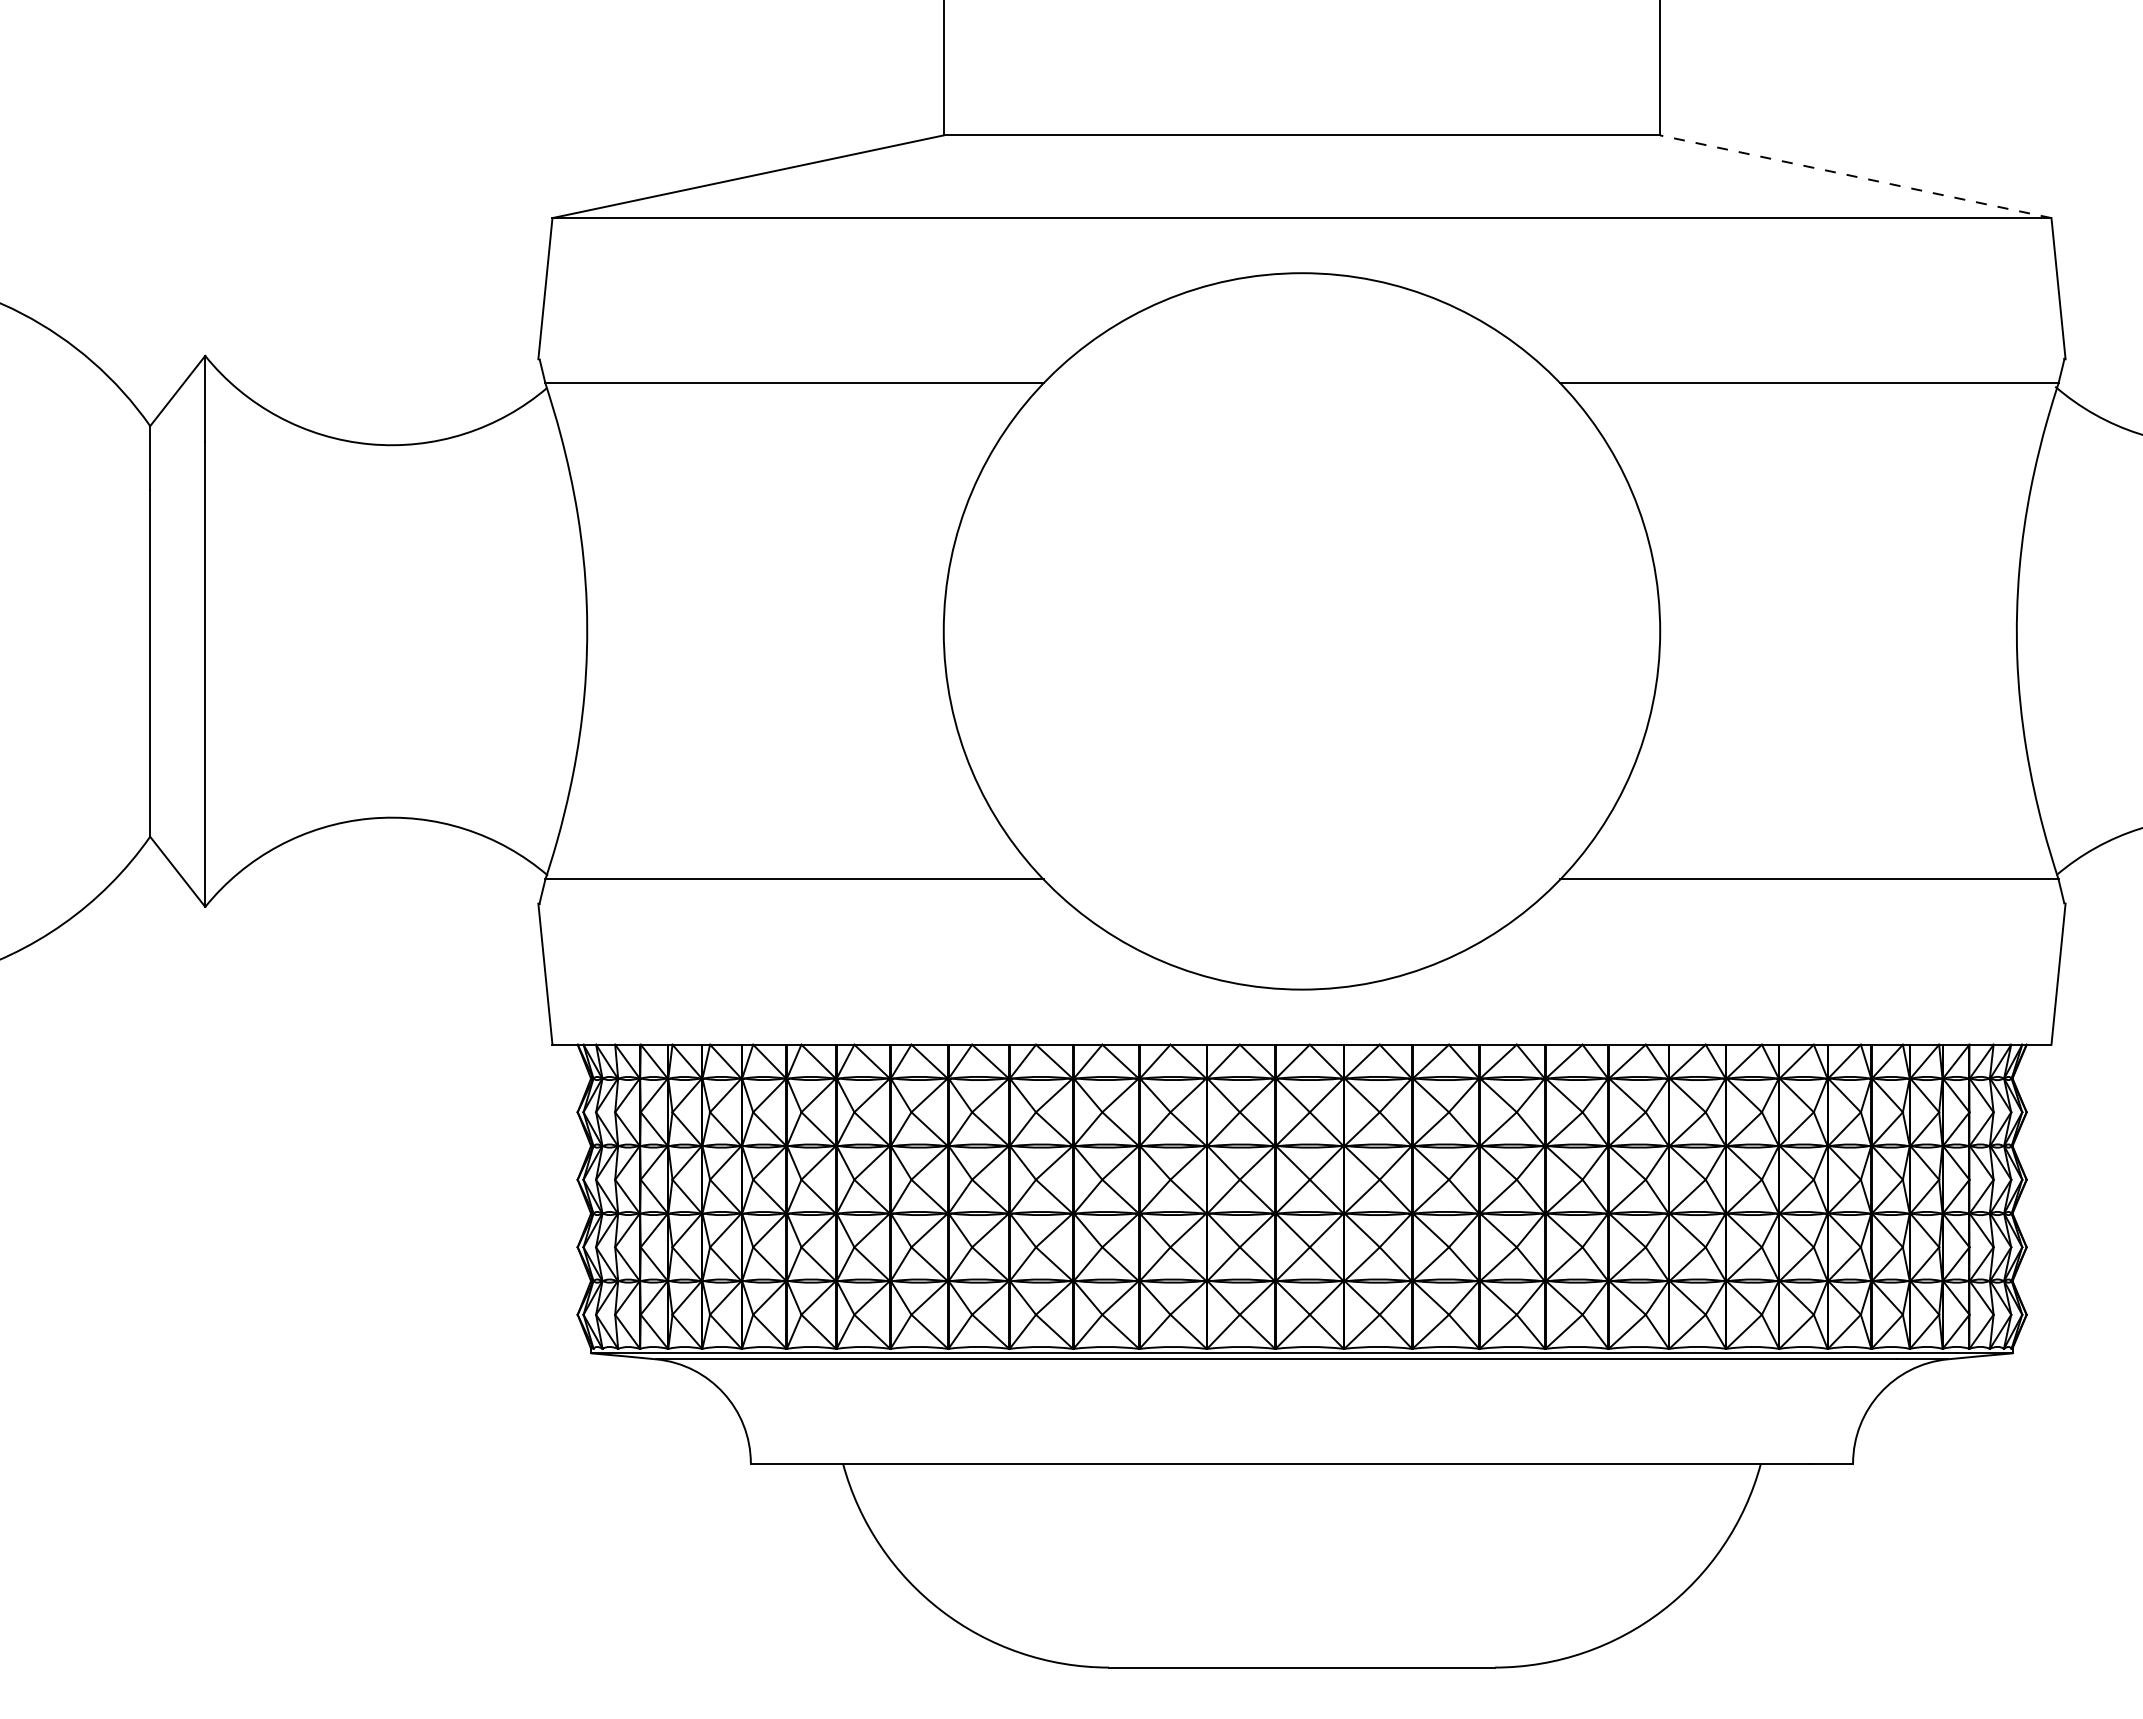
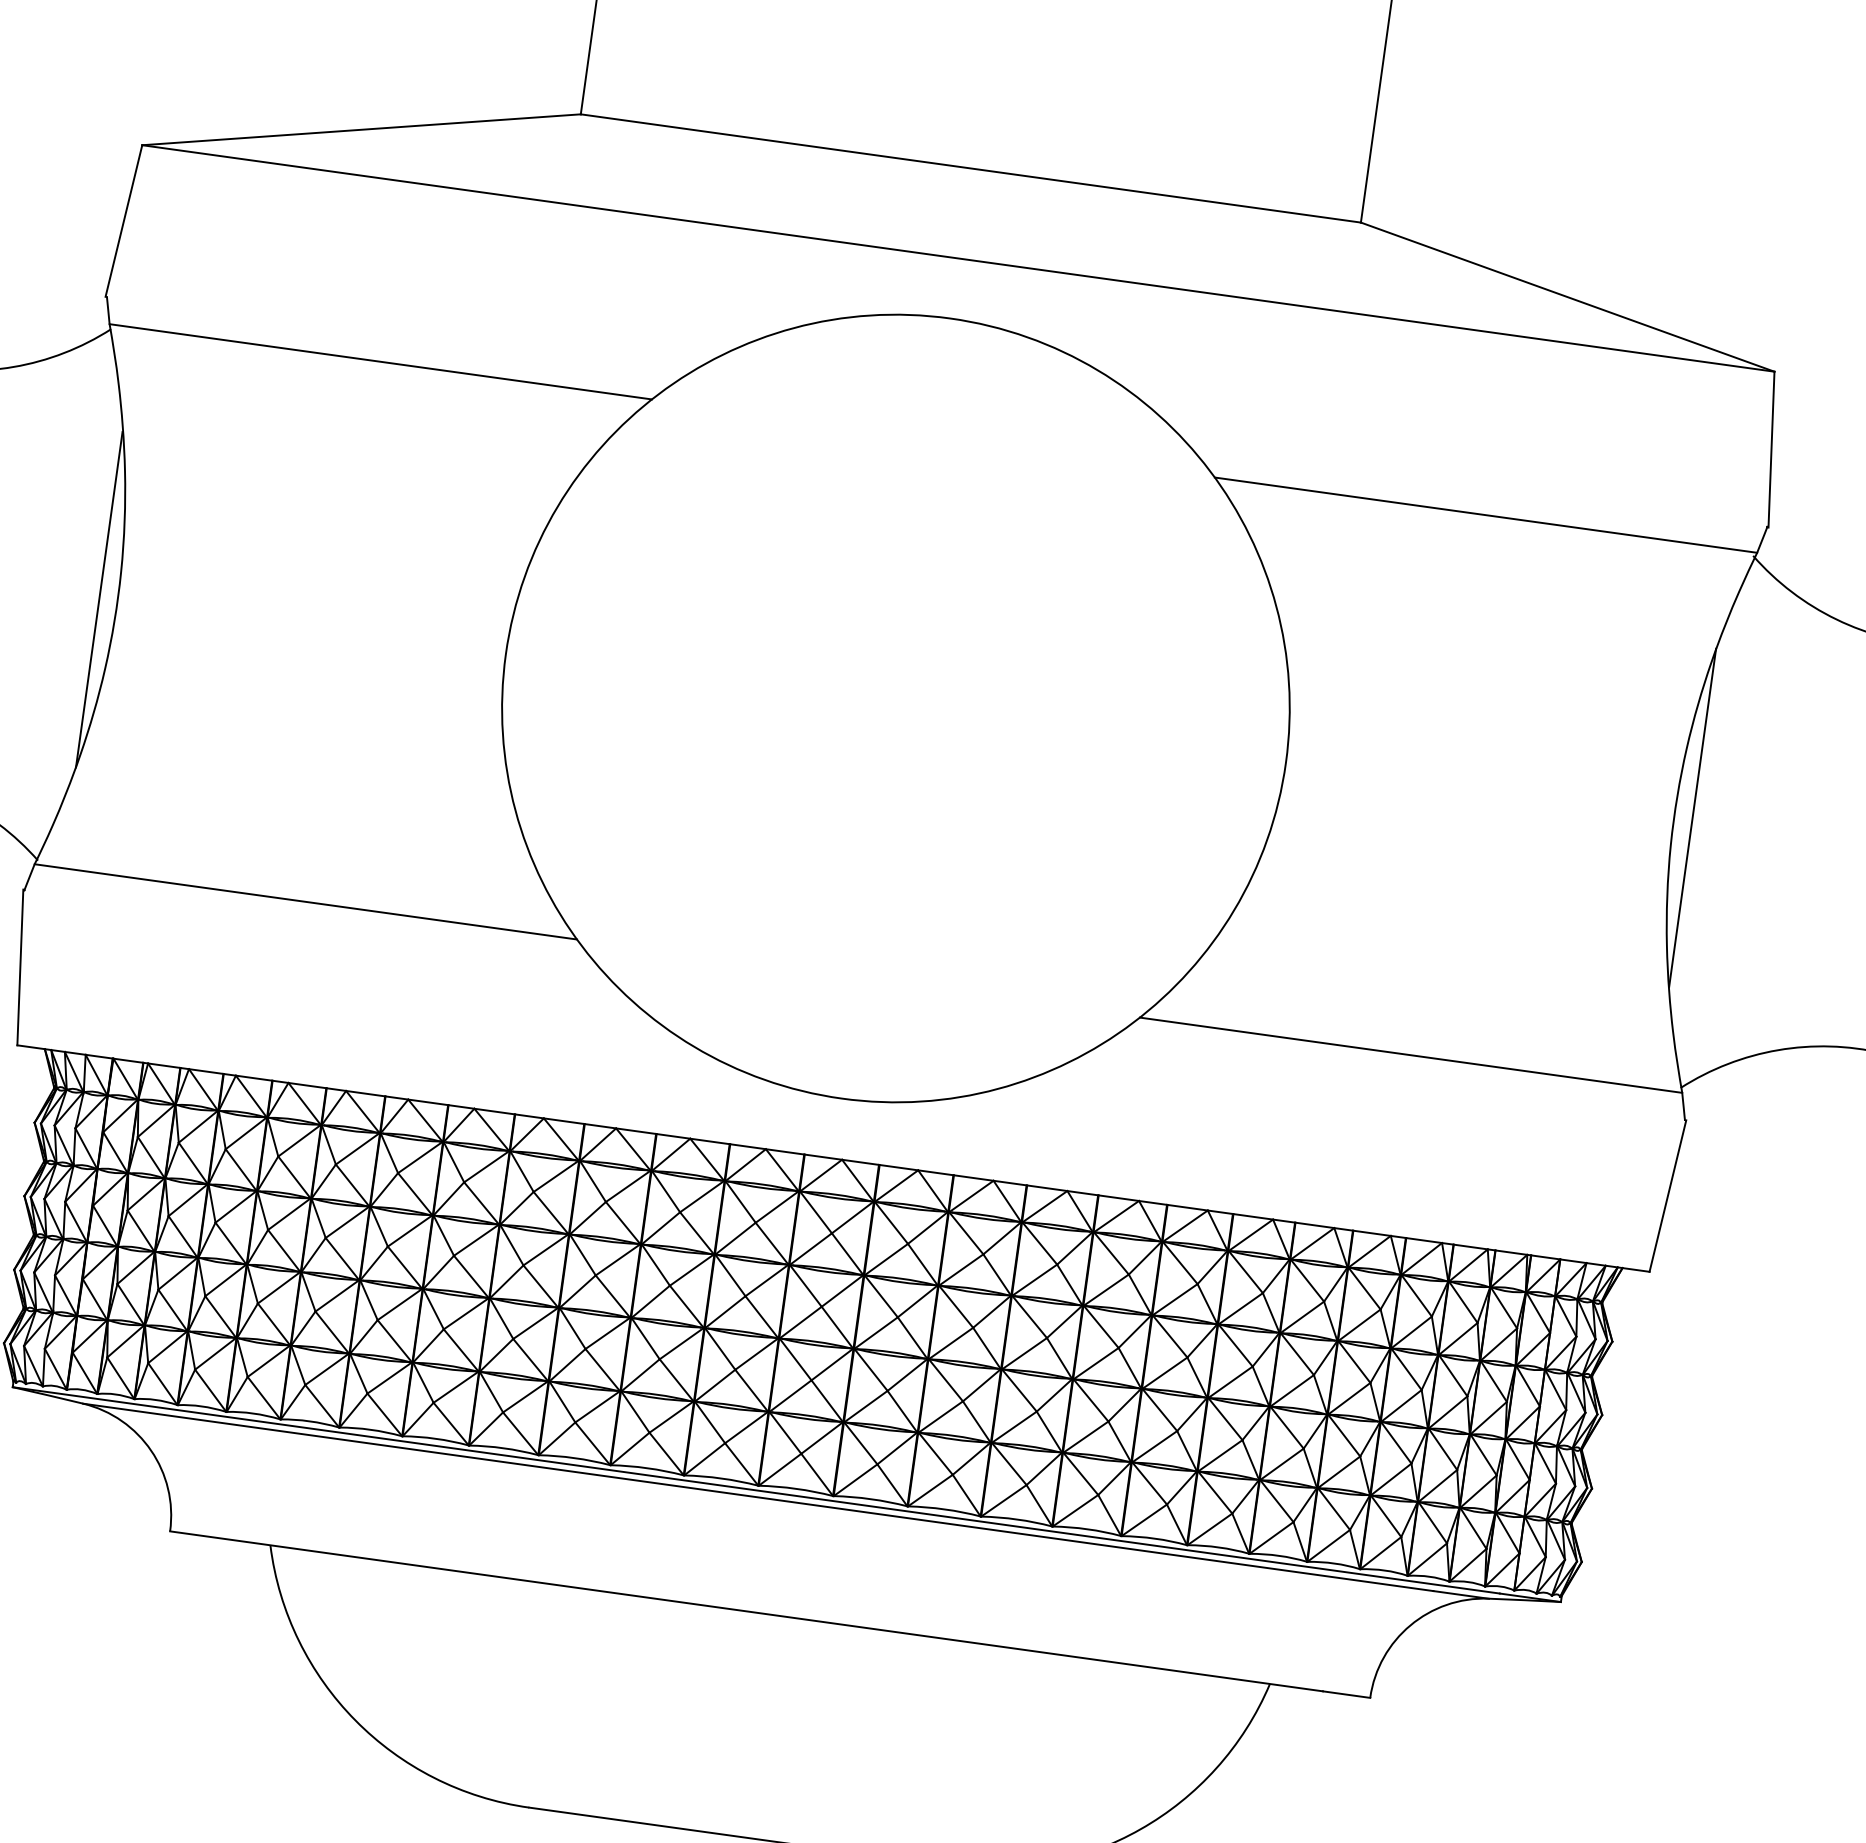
line: (1855, 176) -> (1567, 296), dashed -> solid
line: (2033, 630) -> (1692, 818), added
line: (570, 632) -> (99, 599), added

